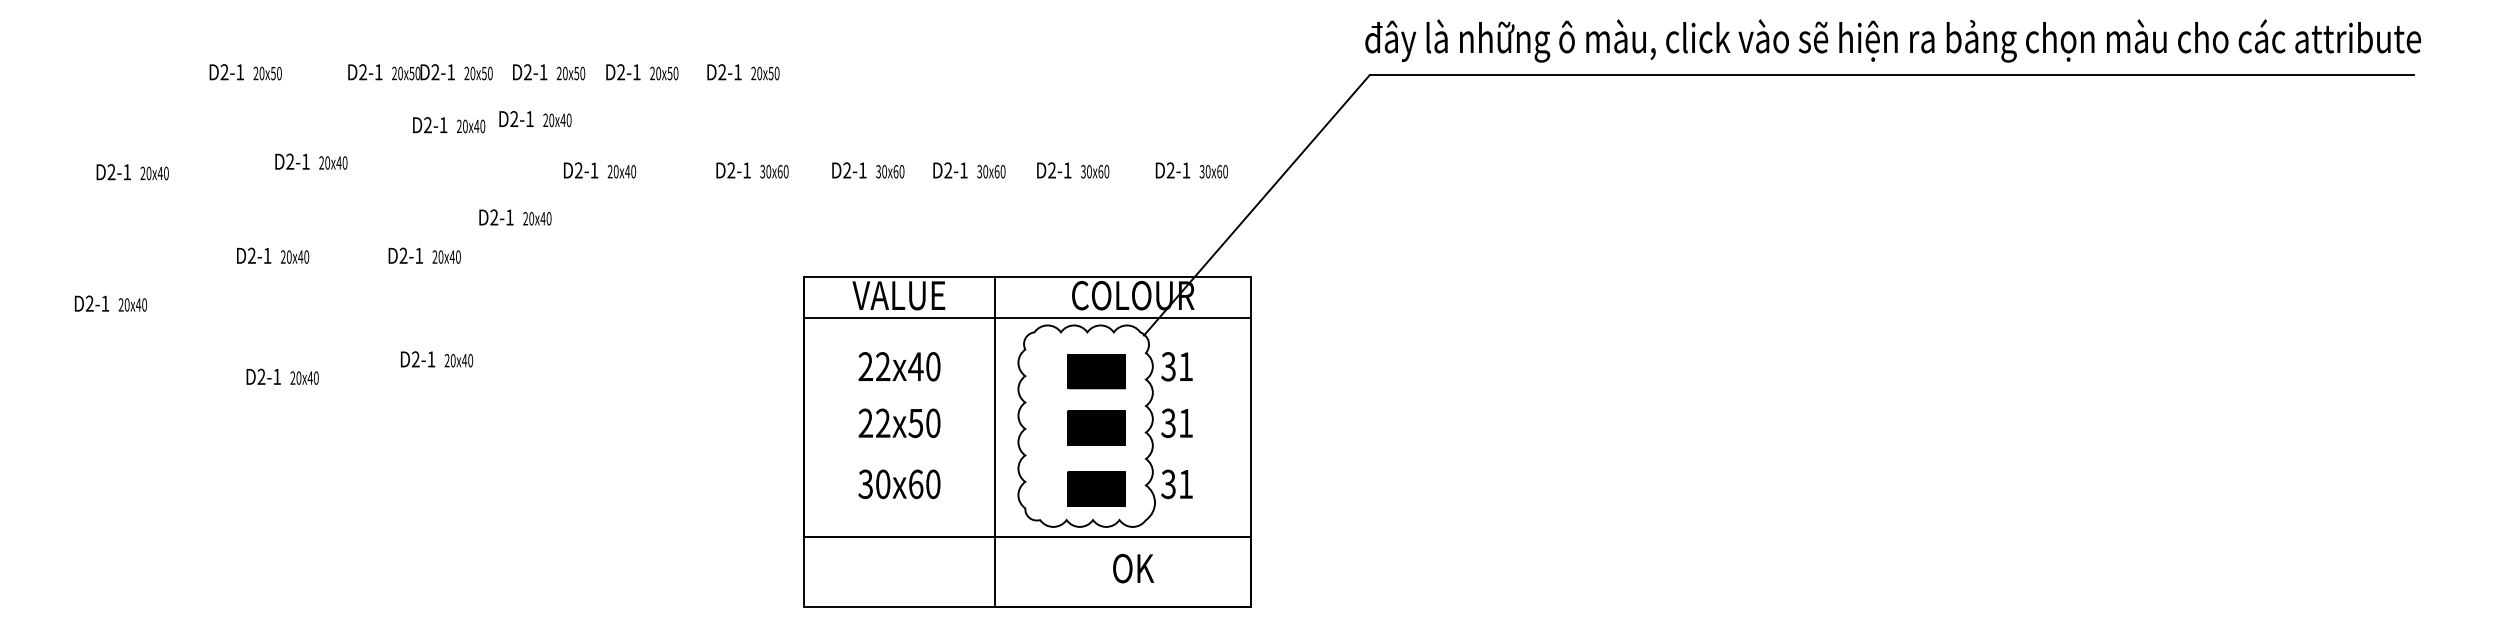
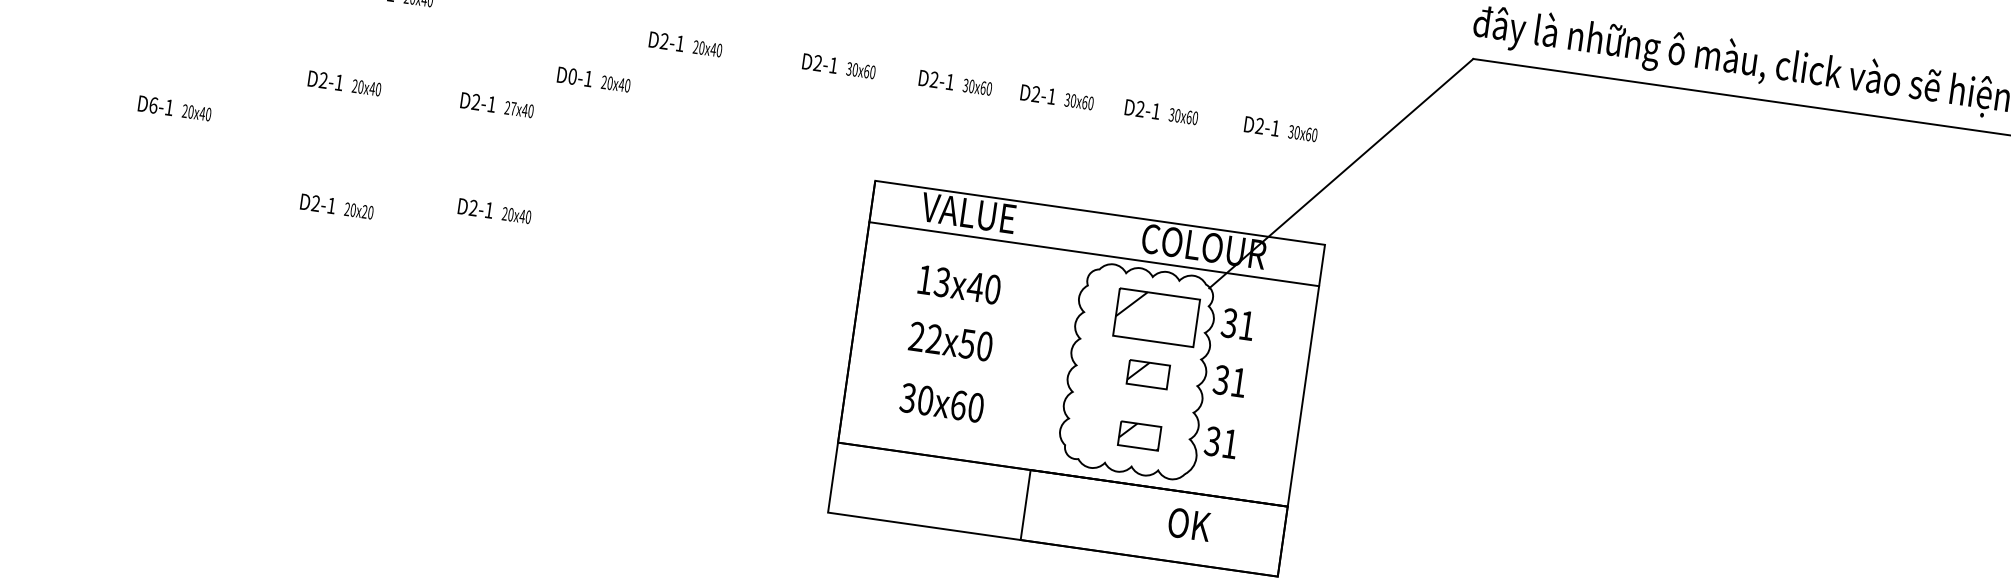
text: (494, 217) -> (572, 76), D2-1 -> D0-1
text: (440, 256) -> (513, 108), 20x40 -> 27x40
text: (89, 303) -> (153, 105), D2-1 -> D6-1
text: (874, 366) -> (933, 280), 22x40 -> 13x40
part: (1096, 371) -> (1156, 317), size x1.4
text: (309, 377) -> (364, 211), 20x40 -> 20x20
line: (995, 407) -> (1049, 339), removed
part: (1096, 427) -> (1148, 374), size x0.7
part: (1096, 488) -> (1139, 435), size x0.7
text: (1133, 568) -> (1189, 524), moved

